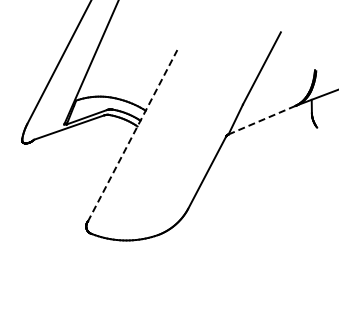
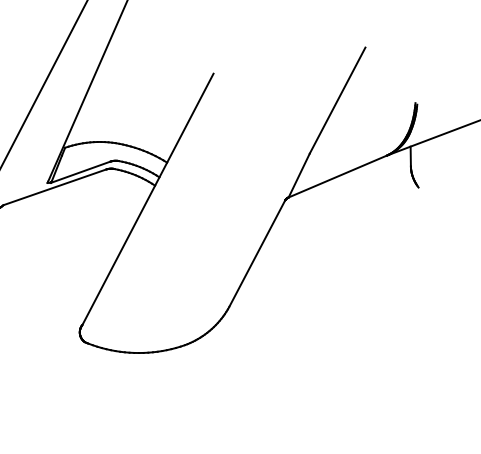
line: (261, 120) -> (336, 176), dashed -> solid
line: (132, 135) -> (147, 198), dashed -> solid

